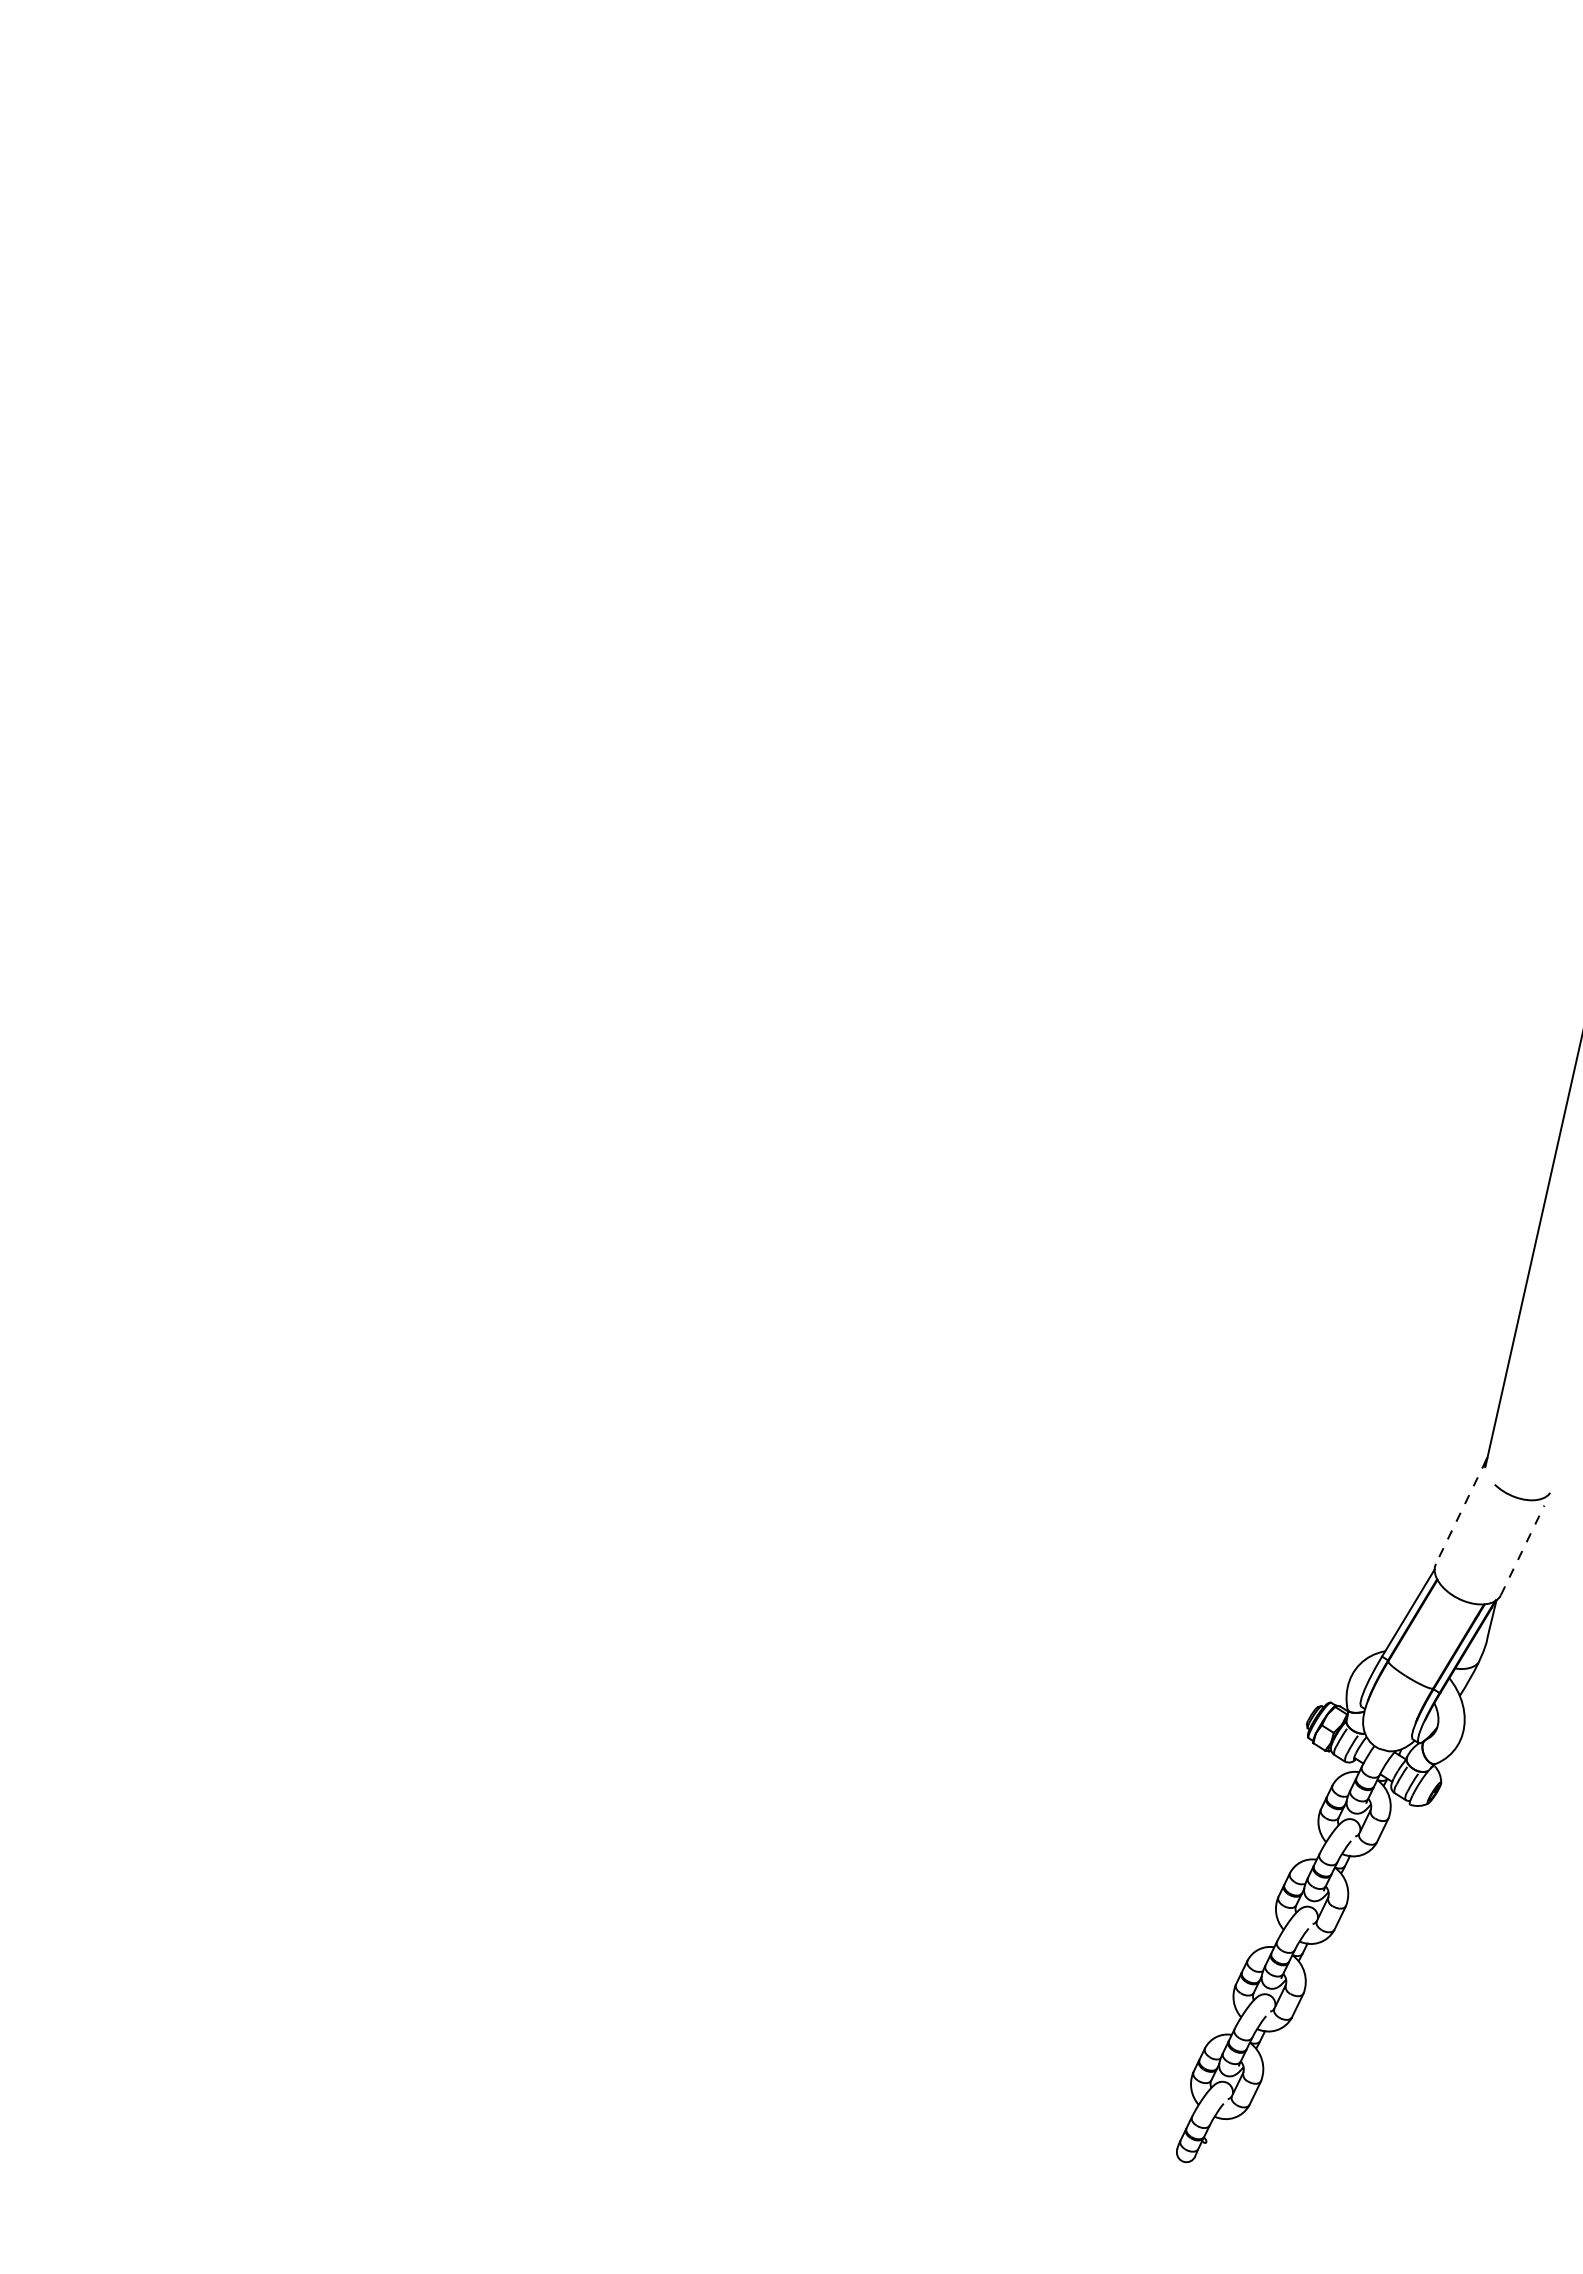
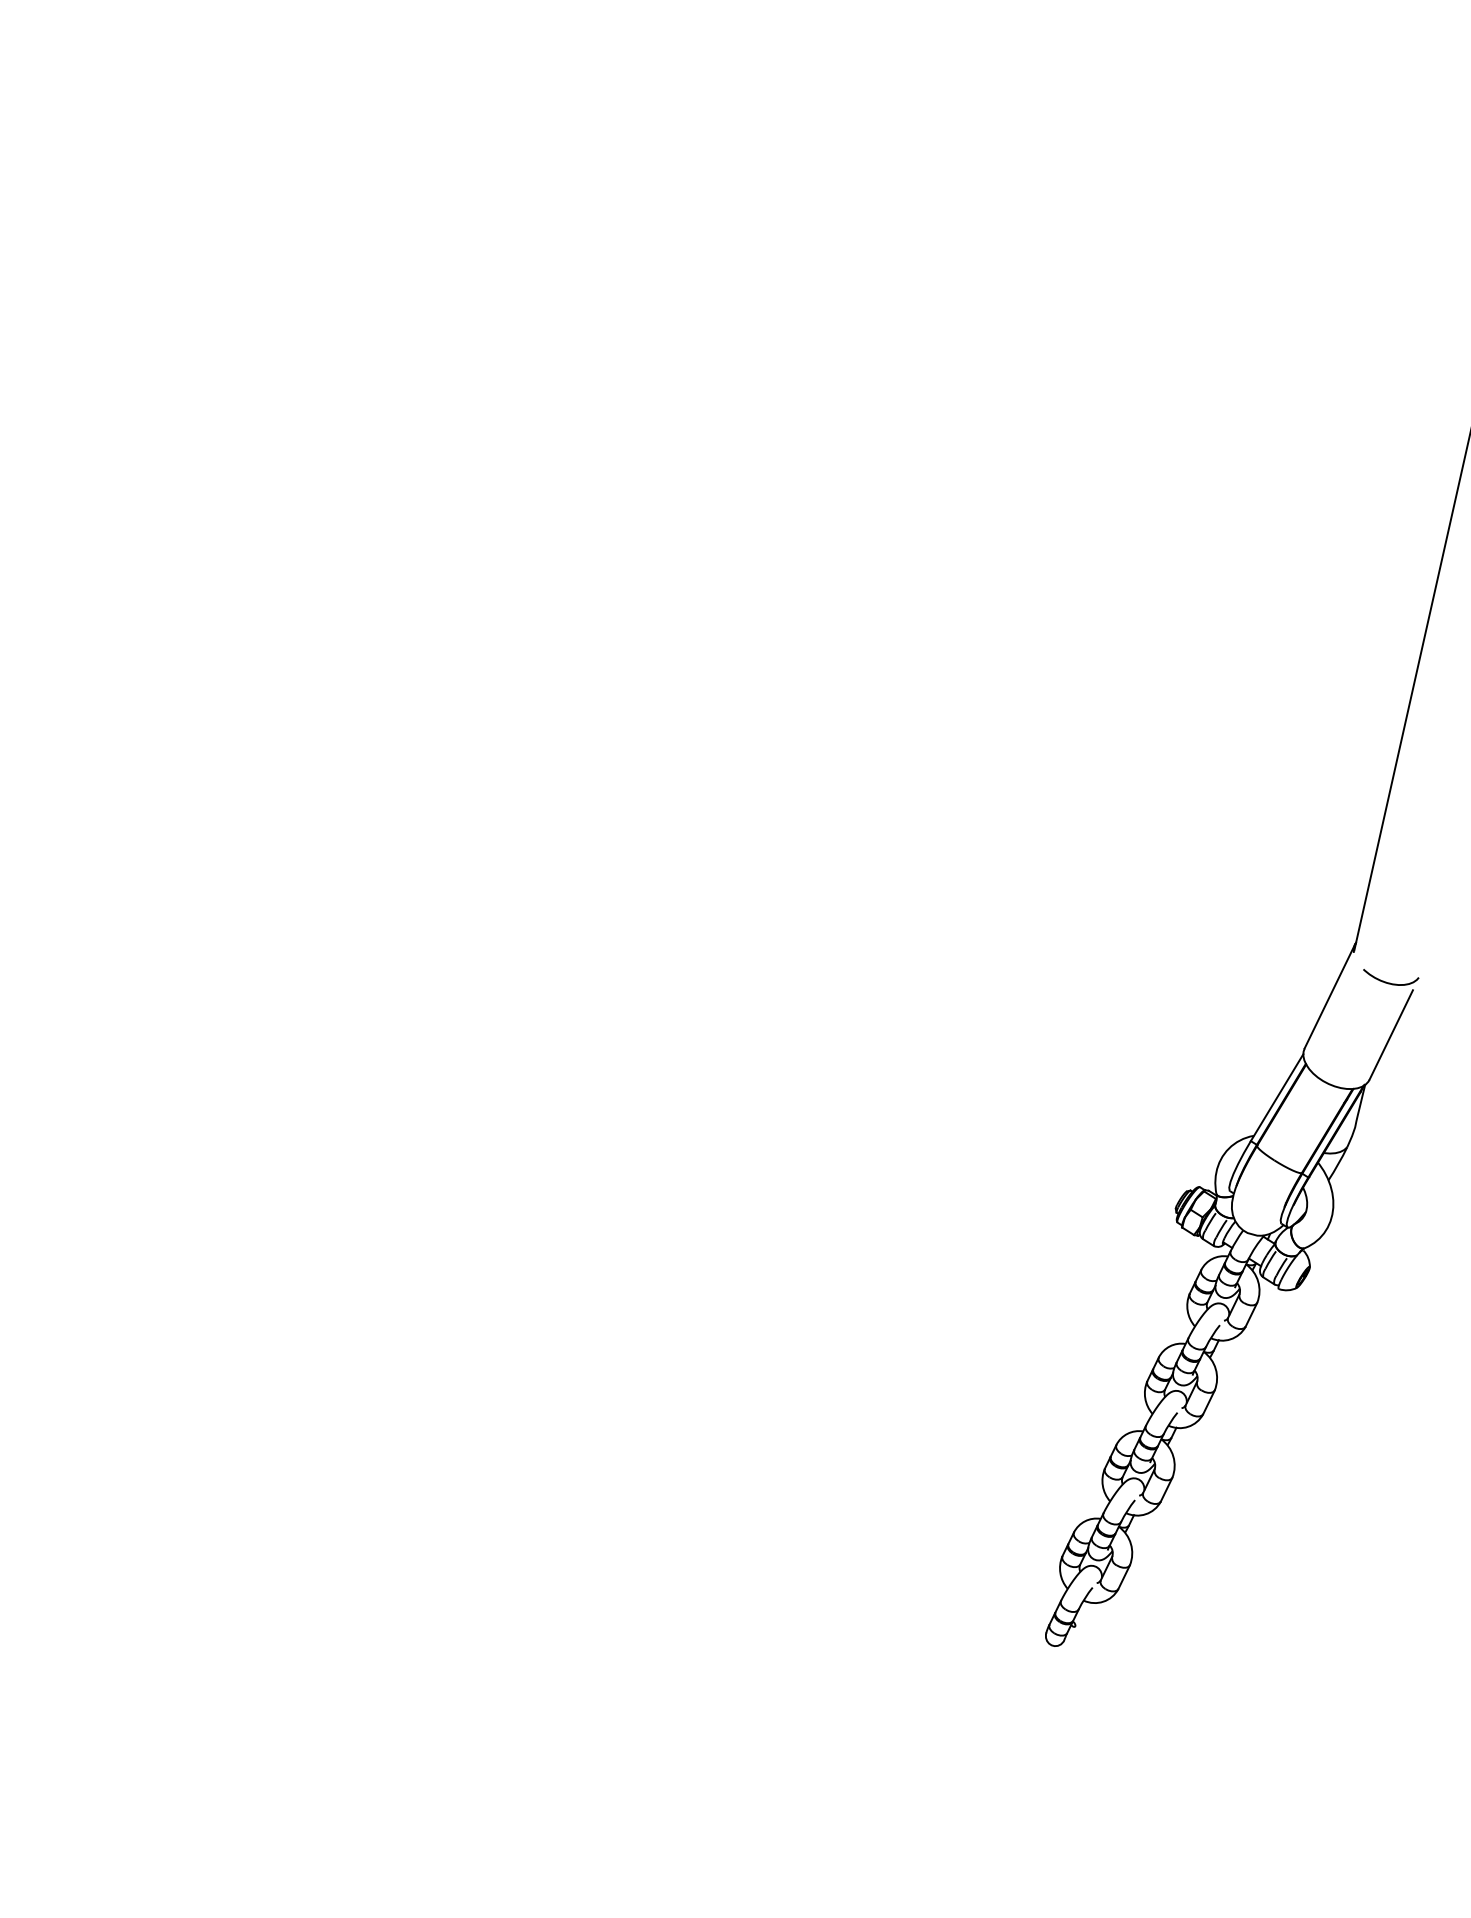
line: (1461, 1511) -> (1330, 996), dashed -> solid
line: (1522, 1550) -> (1391, 1035), dashed -> solid

